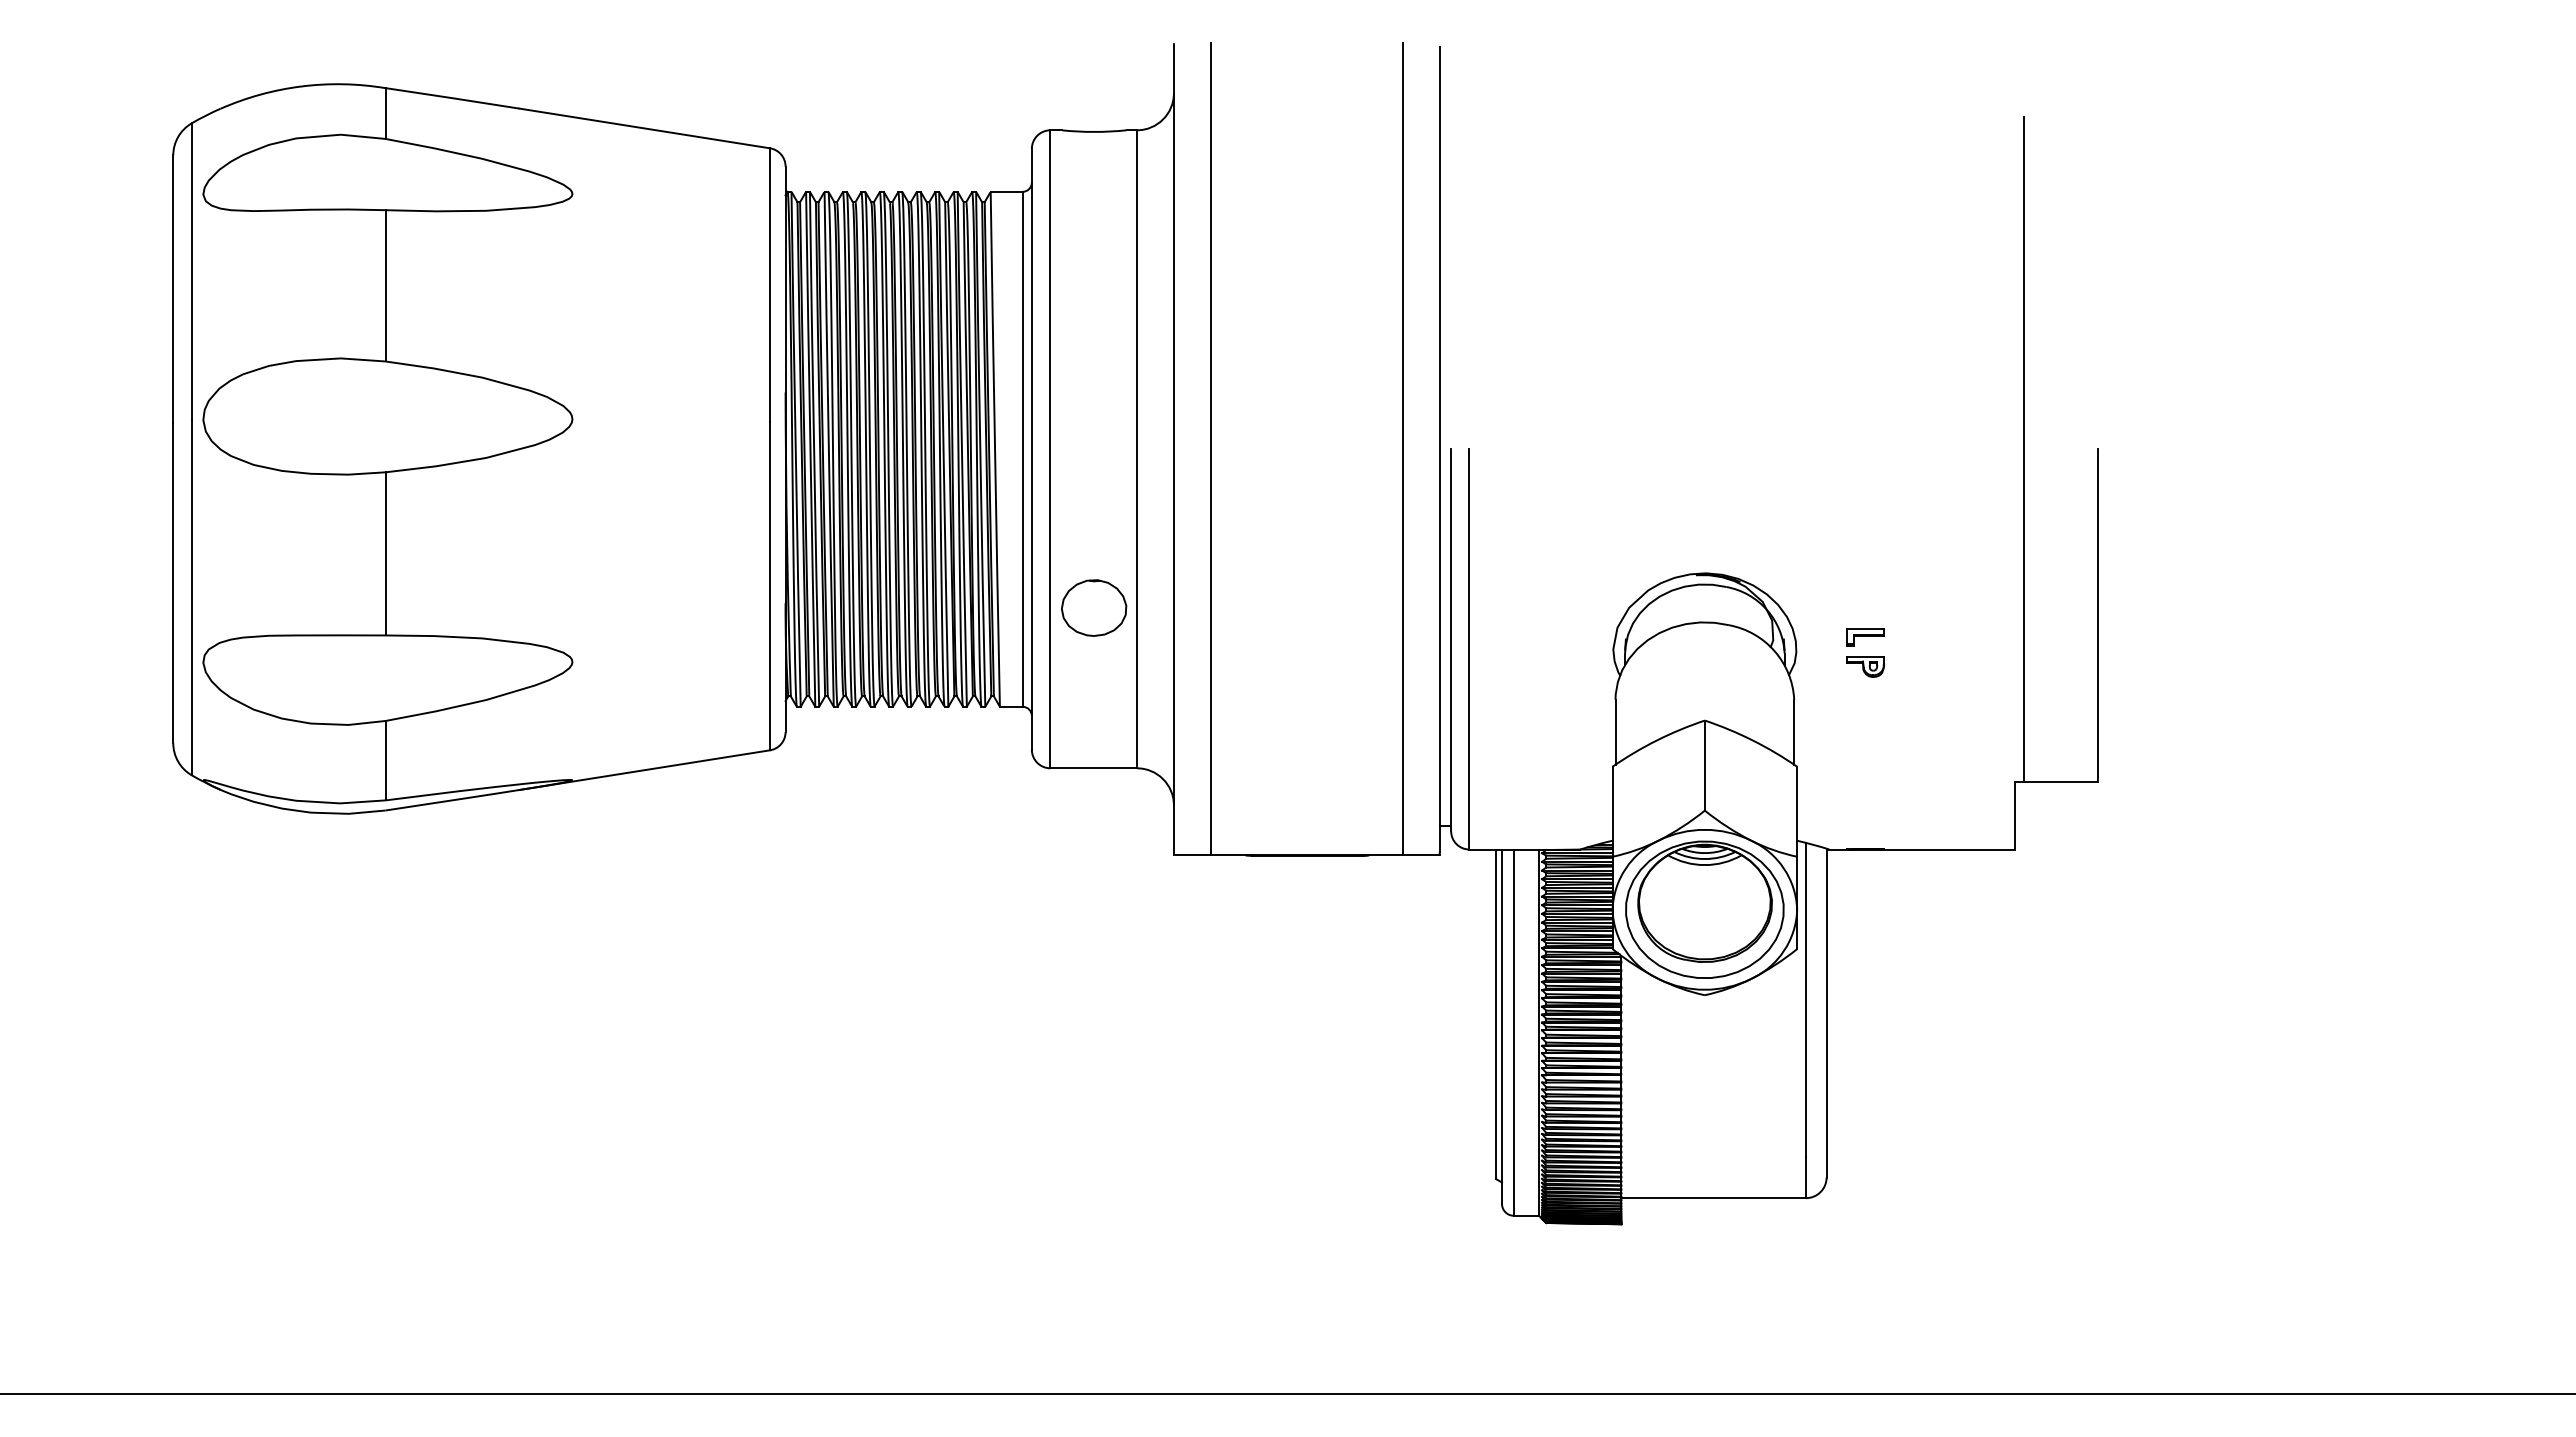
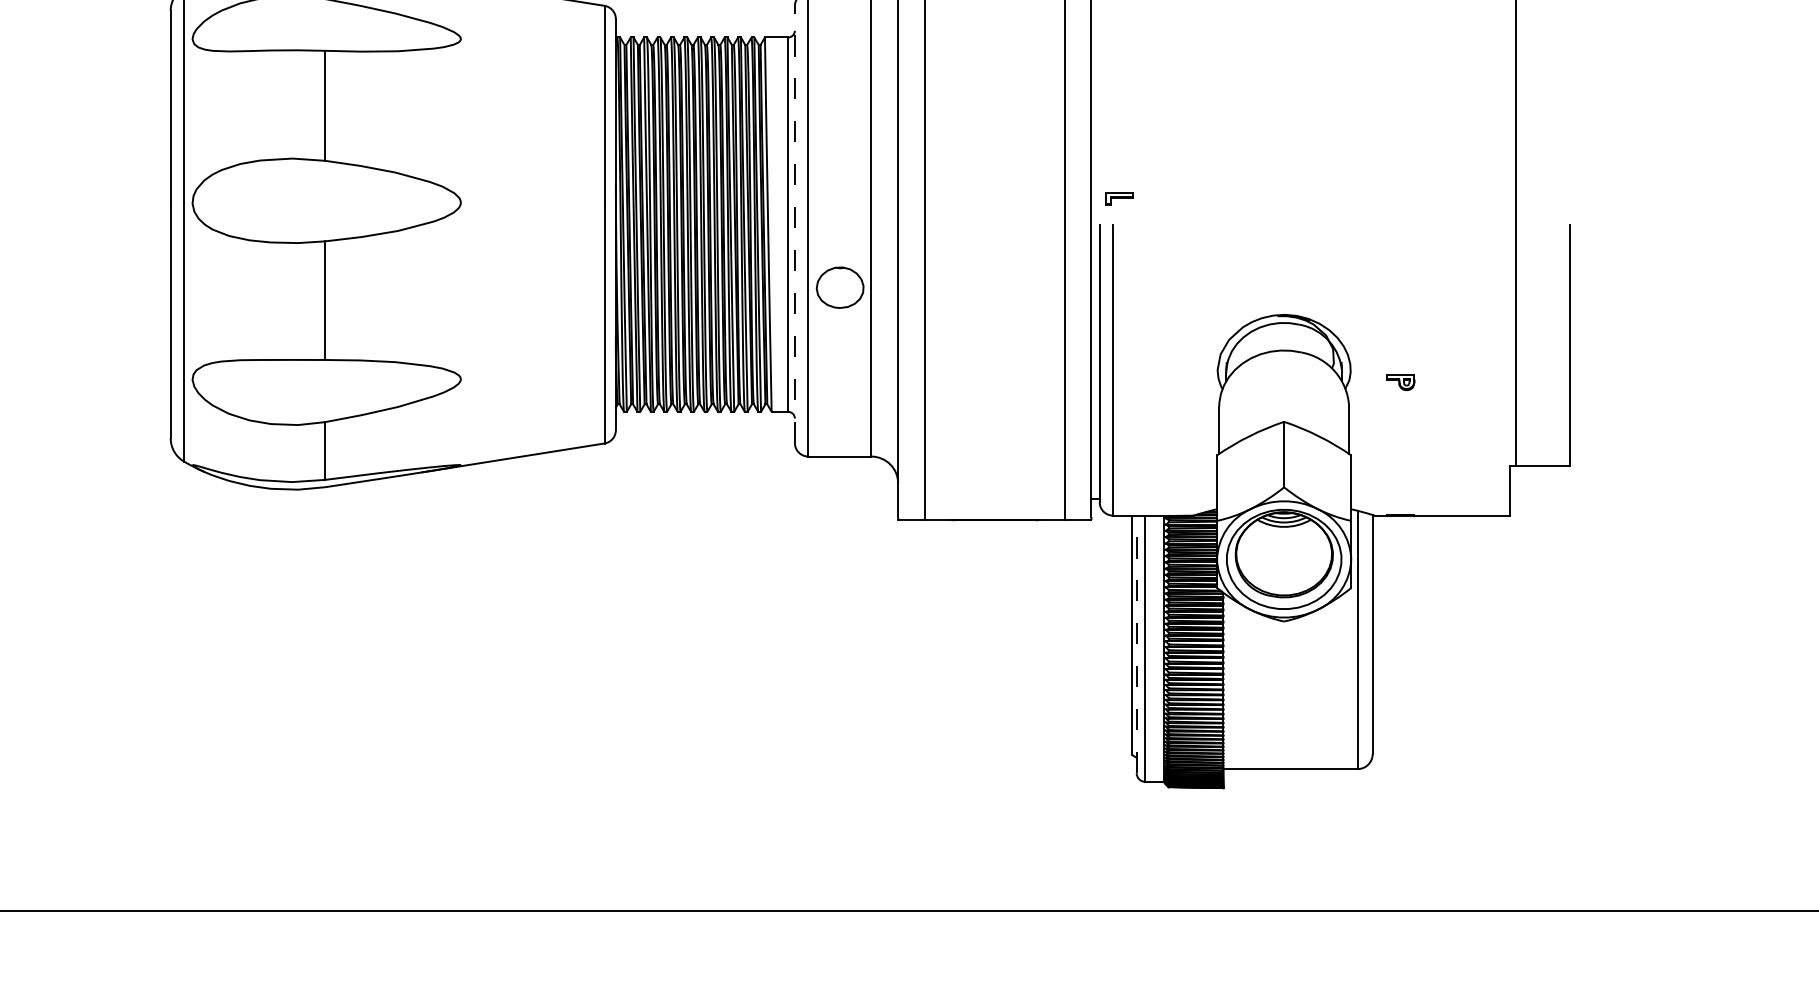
line: (1031, 448) -> (794, 224), solid -> dashed
part: (1094, 607) -> (840, 287), moved
part: (1865, 637) -> (1119, 198), moved
line: (1502, 1026) -> (1137, 644), solid -> dashed

